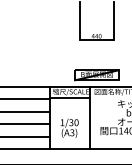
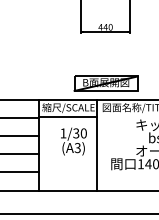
text: (69, 127) -> (73, 140), moved

